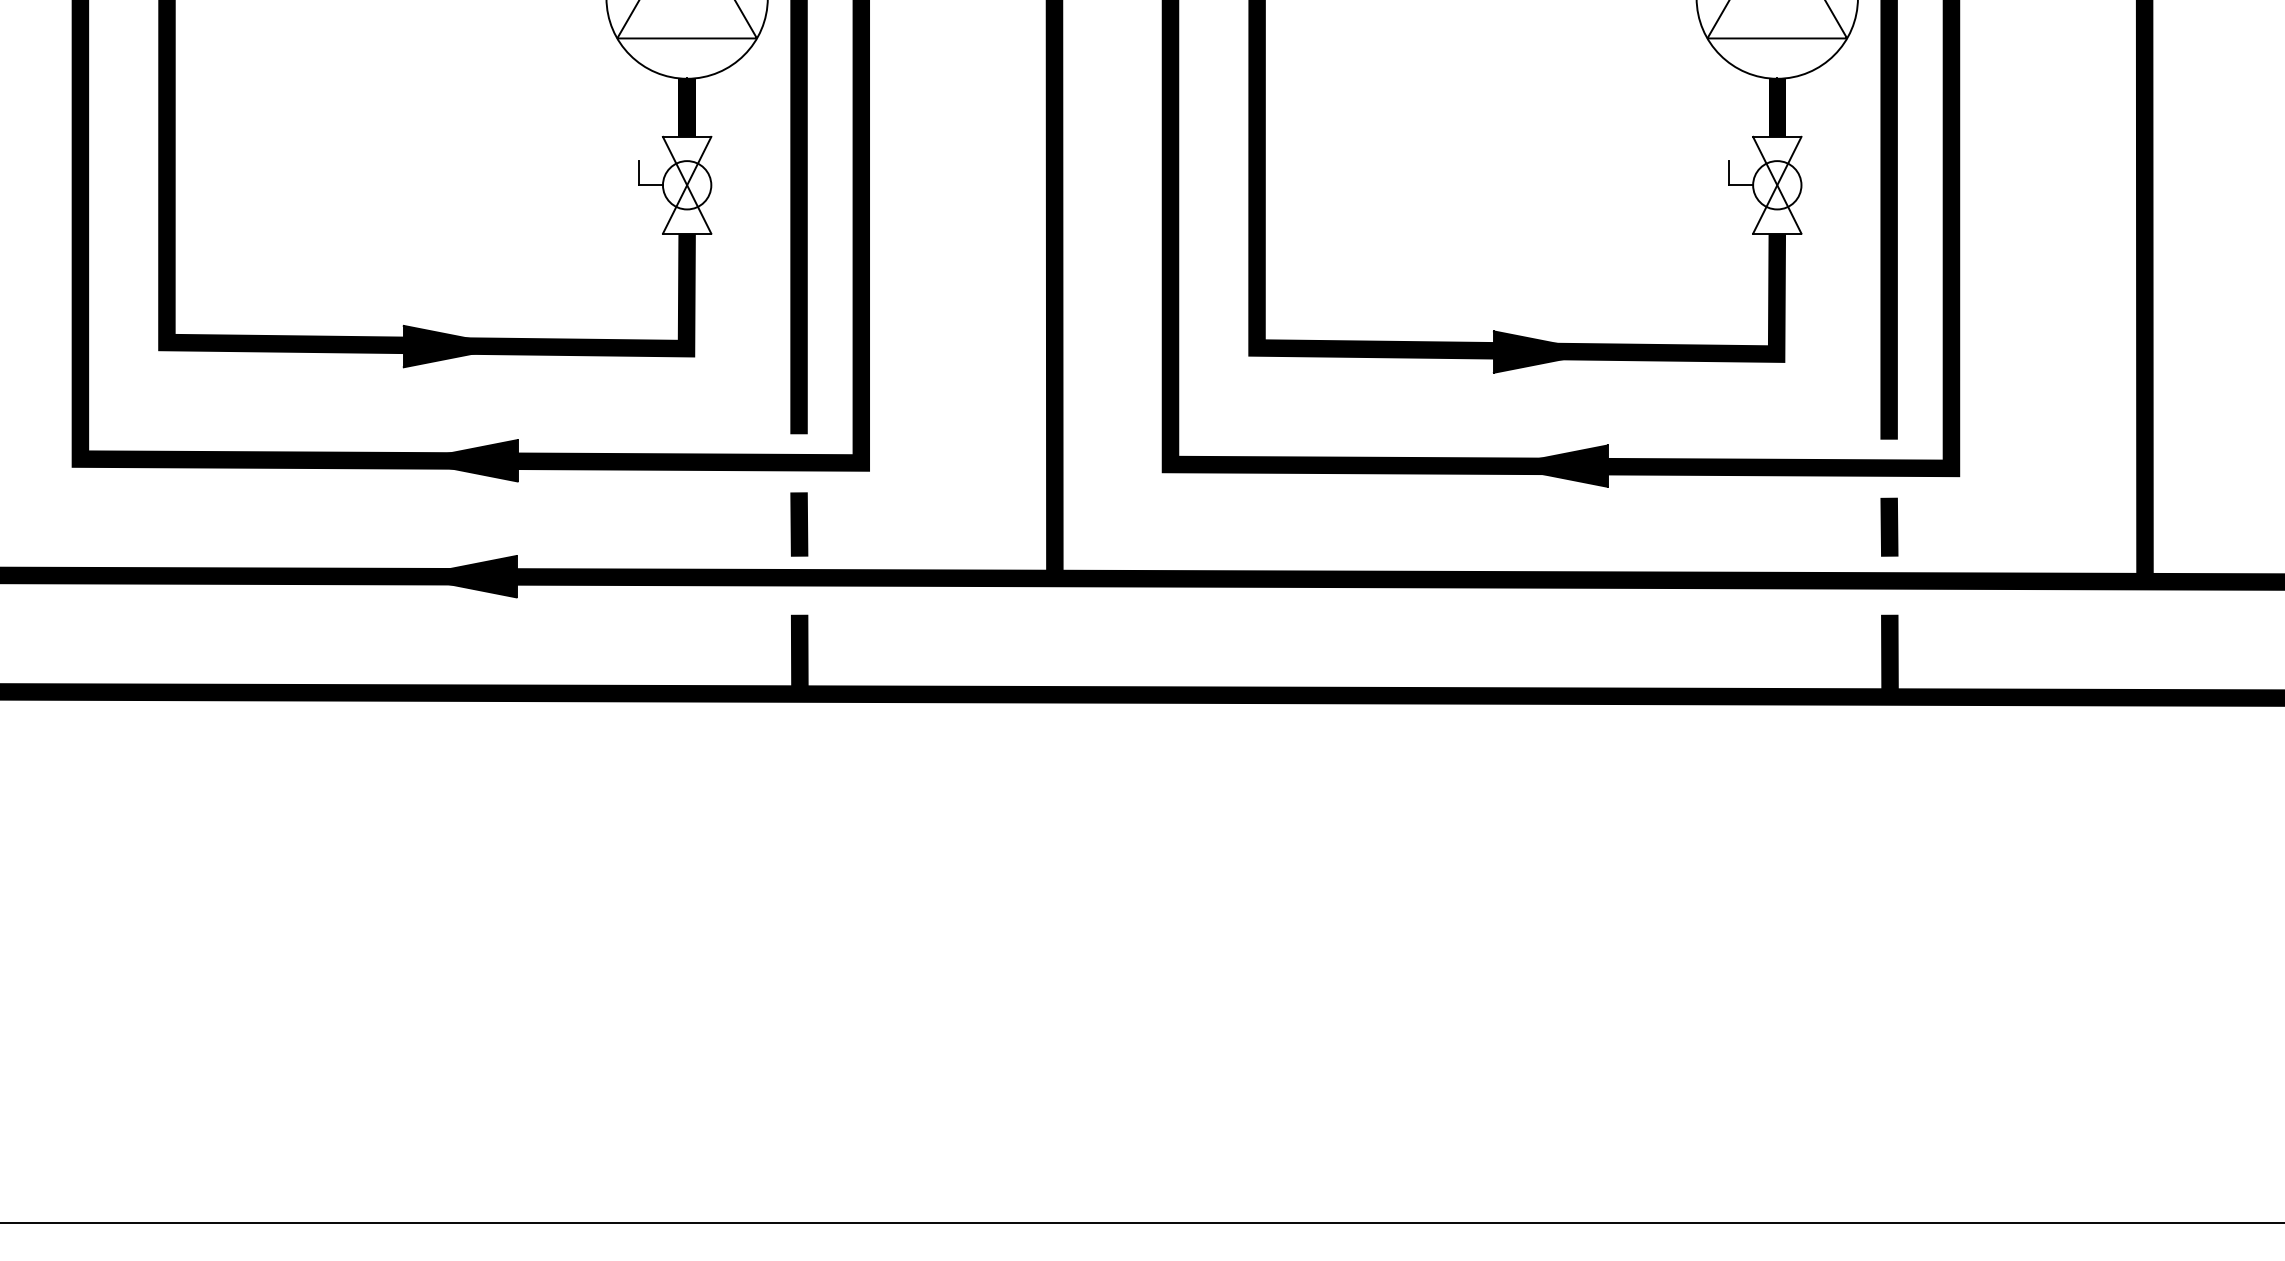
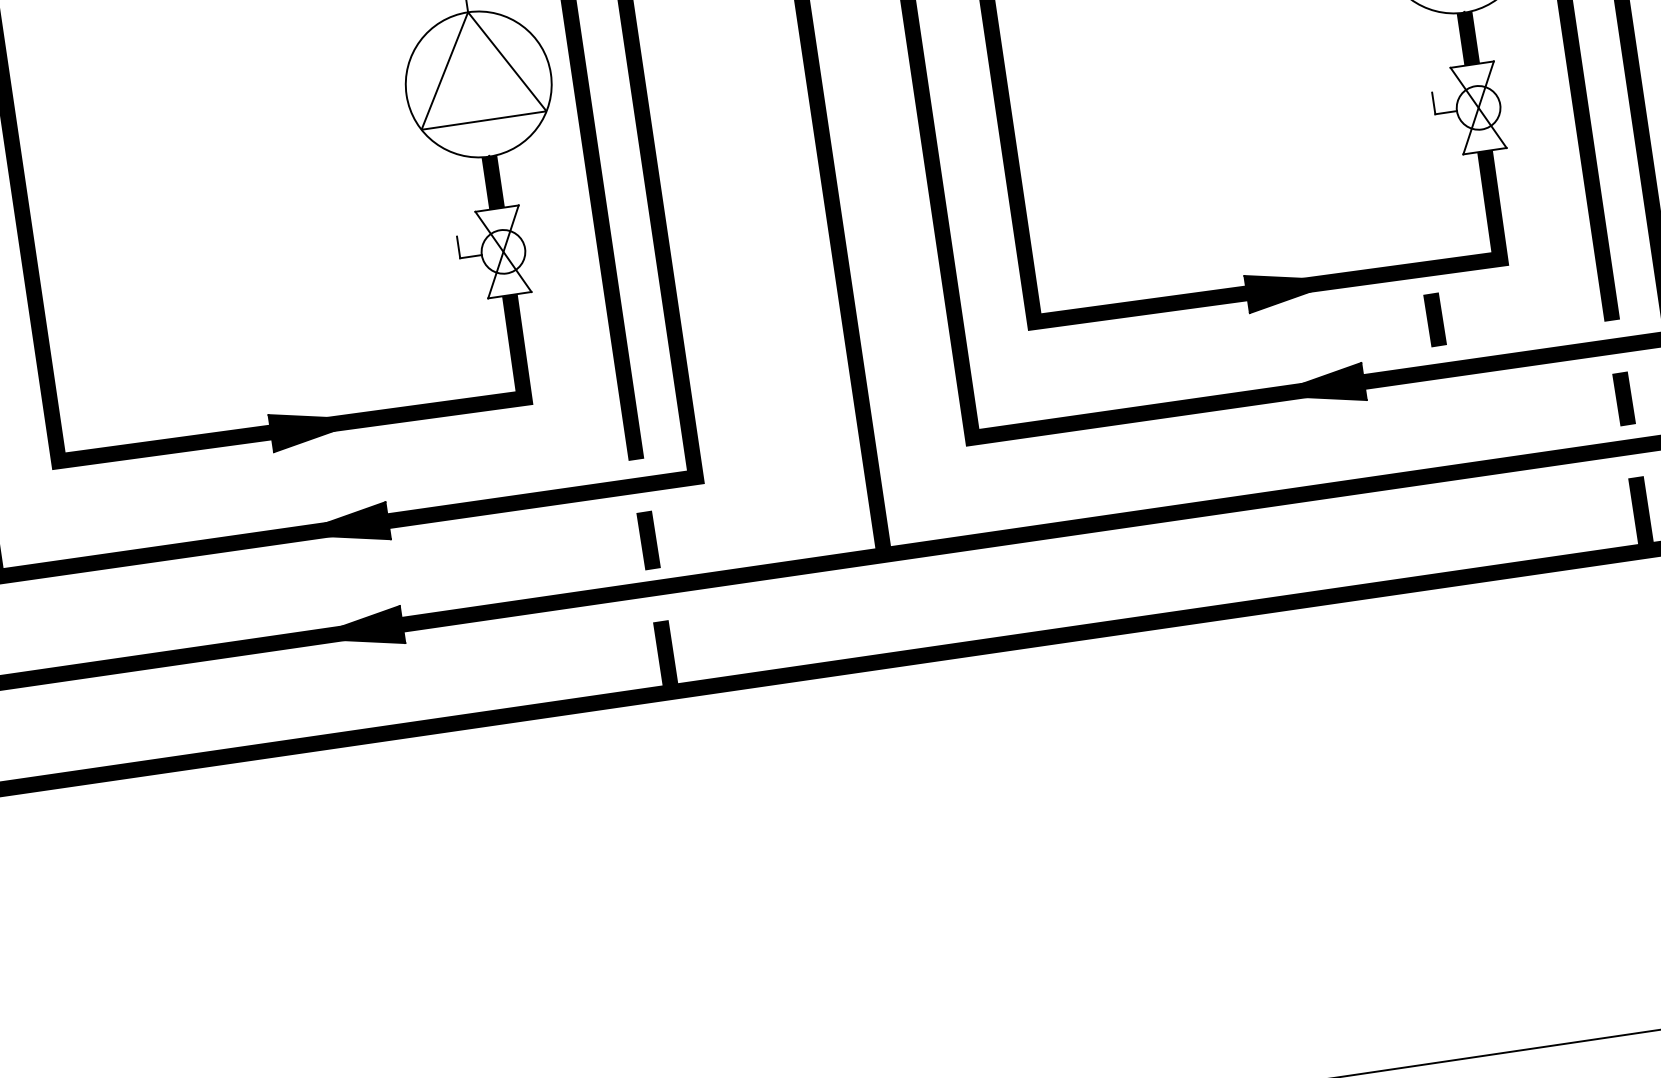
line: (1695, 409) -> (1435, 319), added

